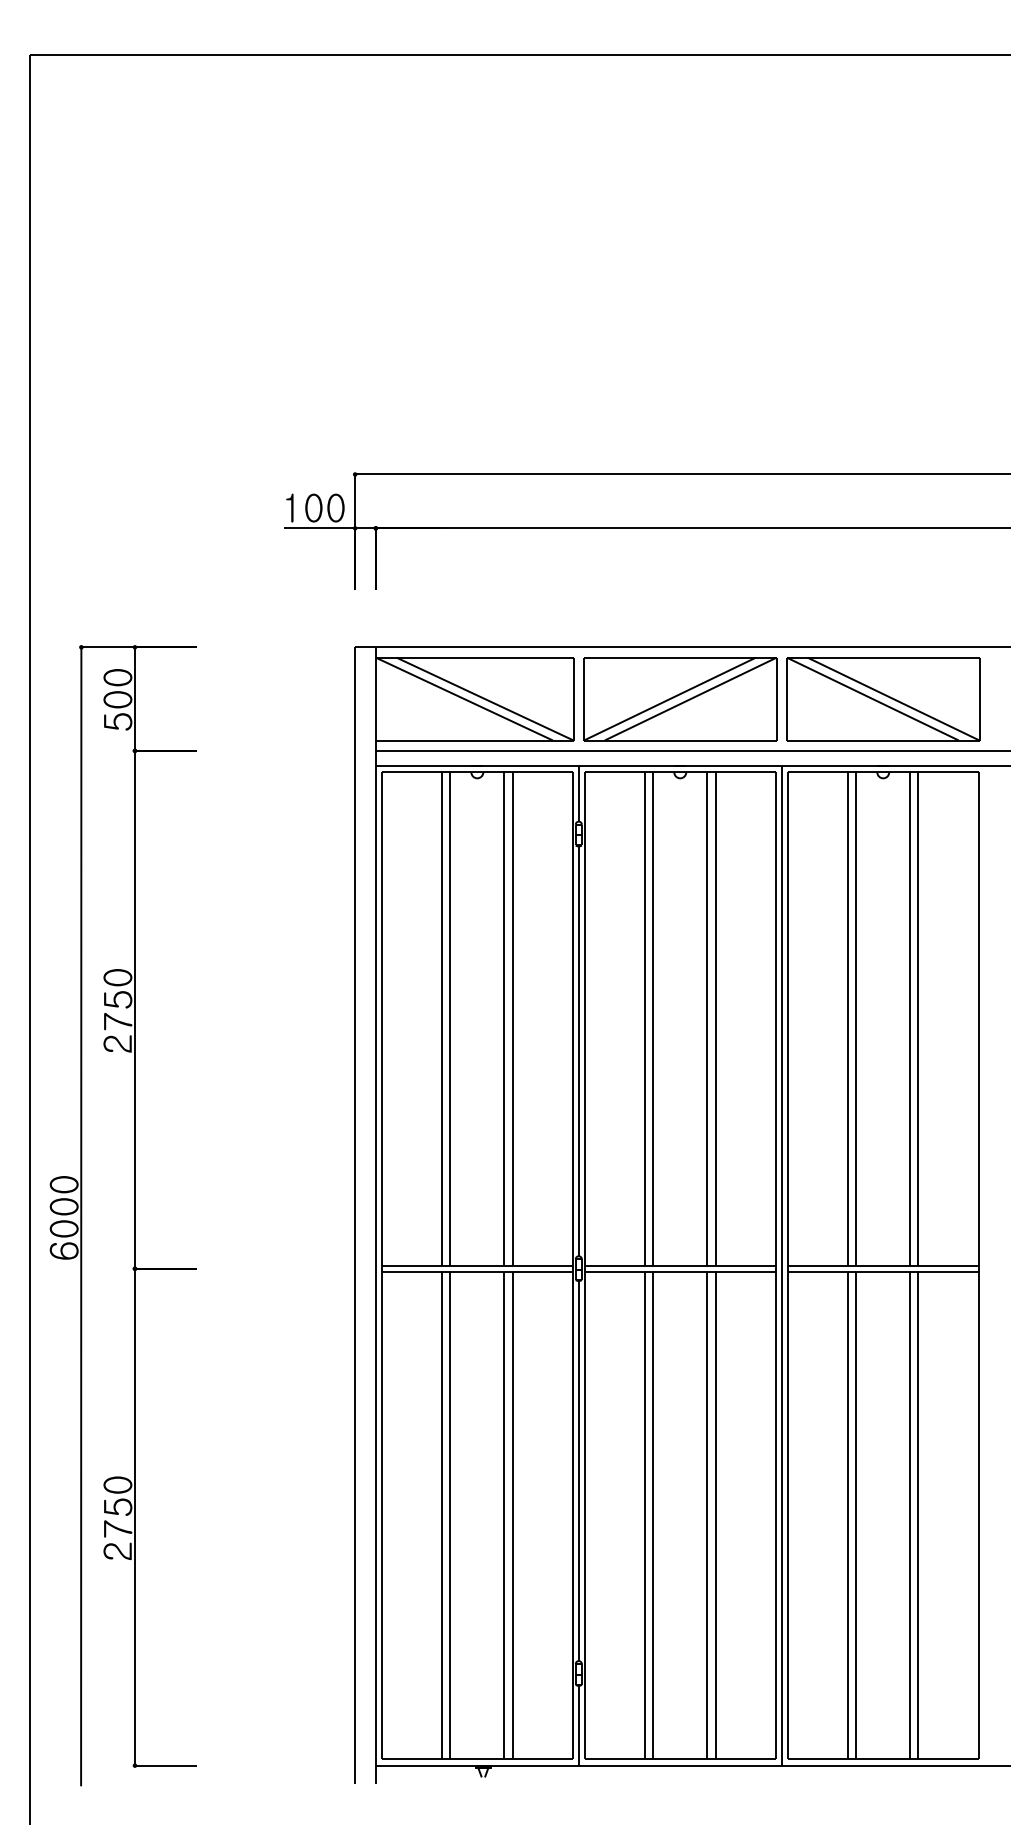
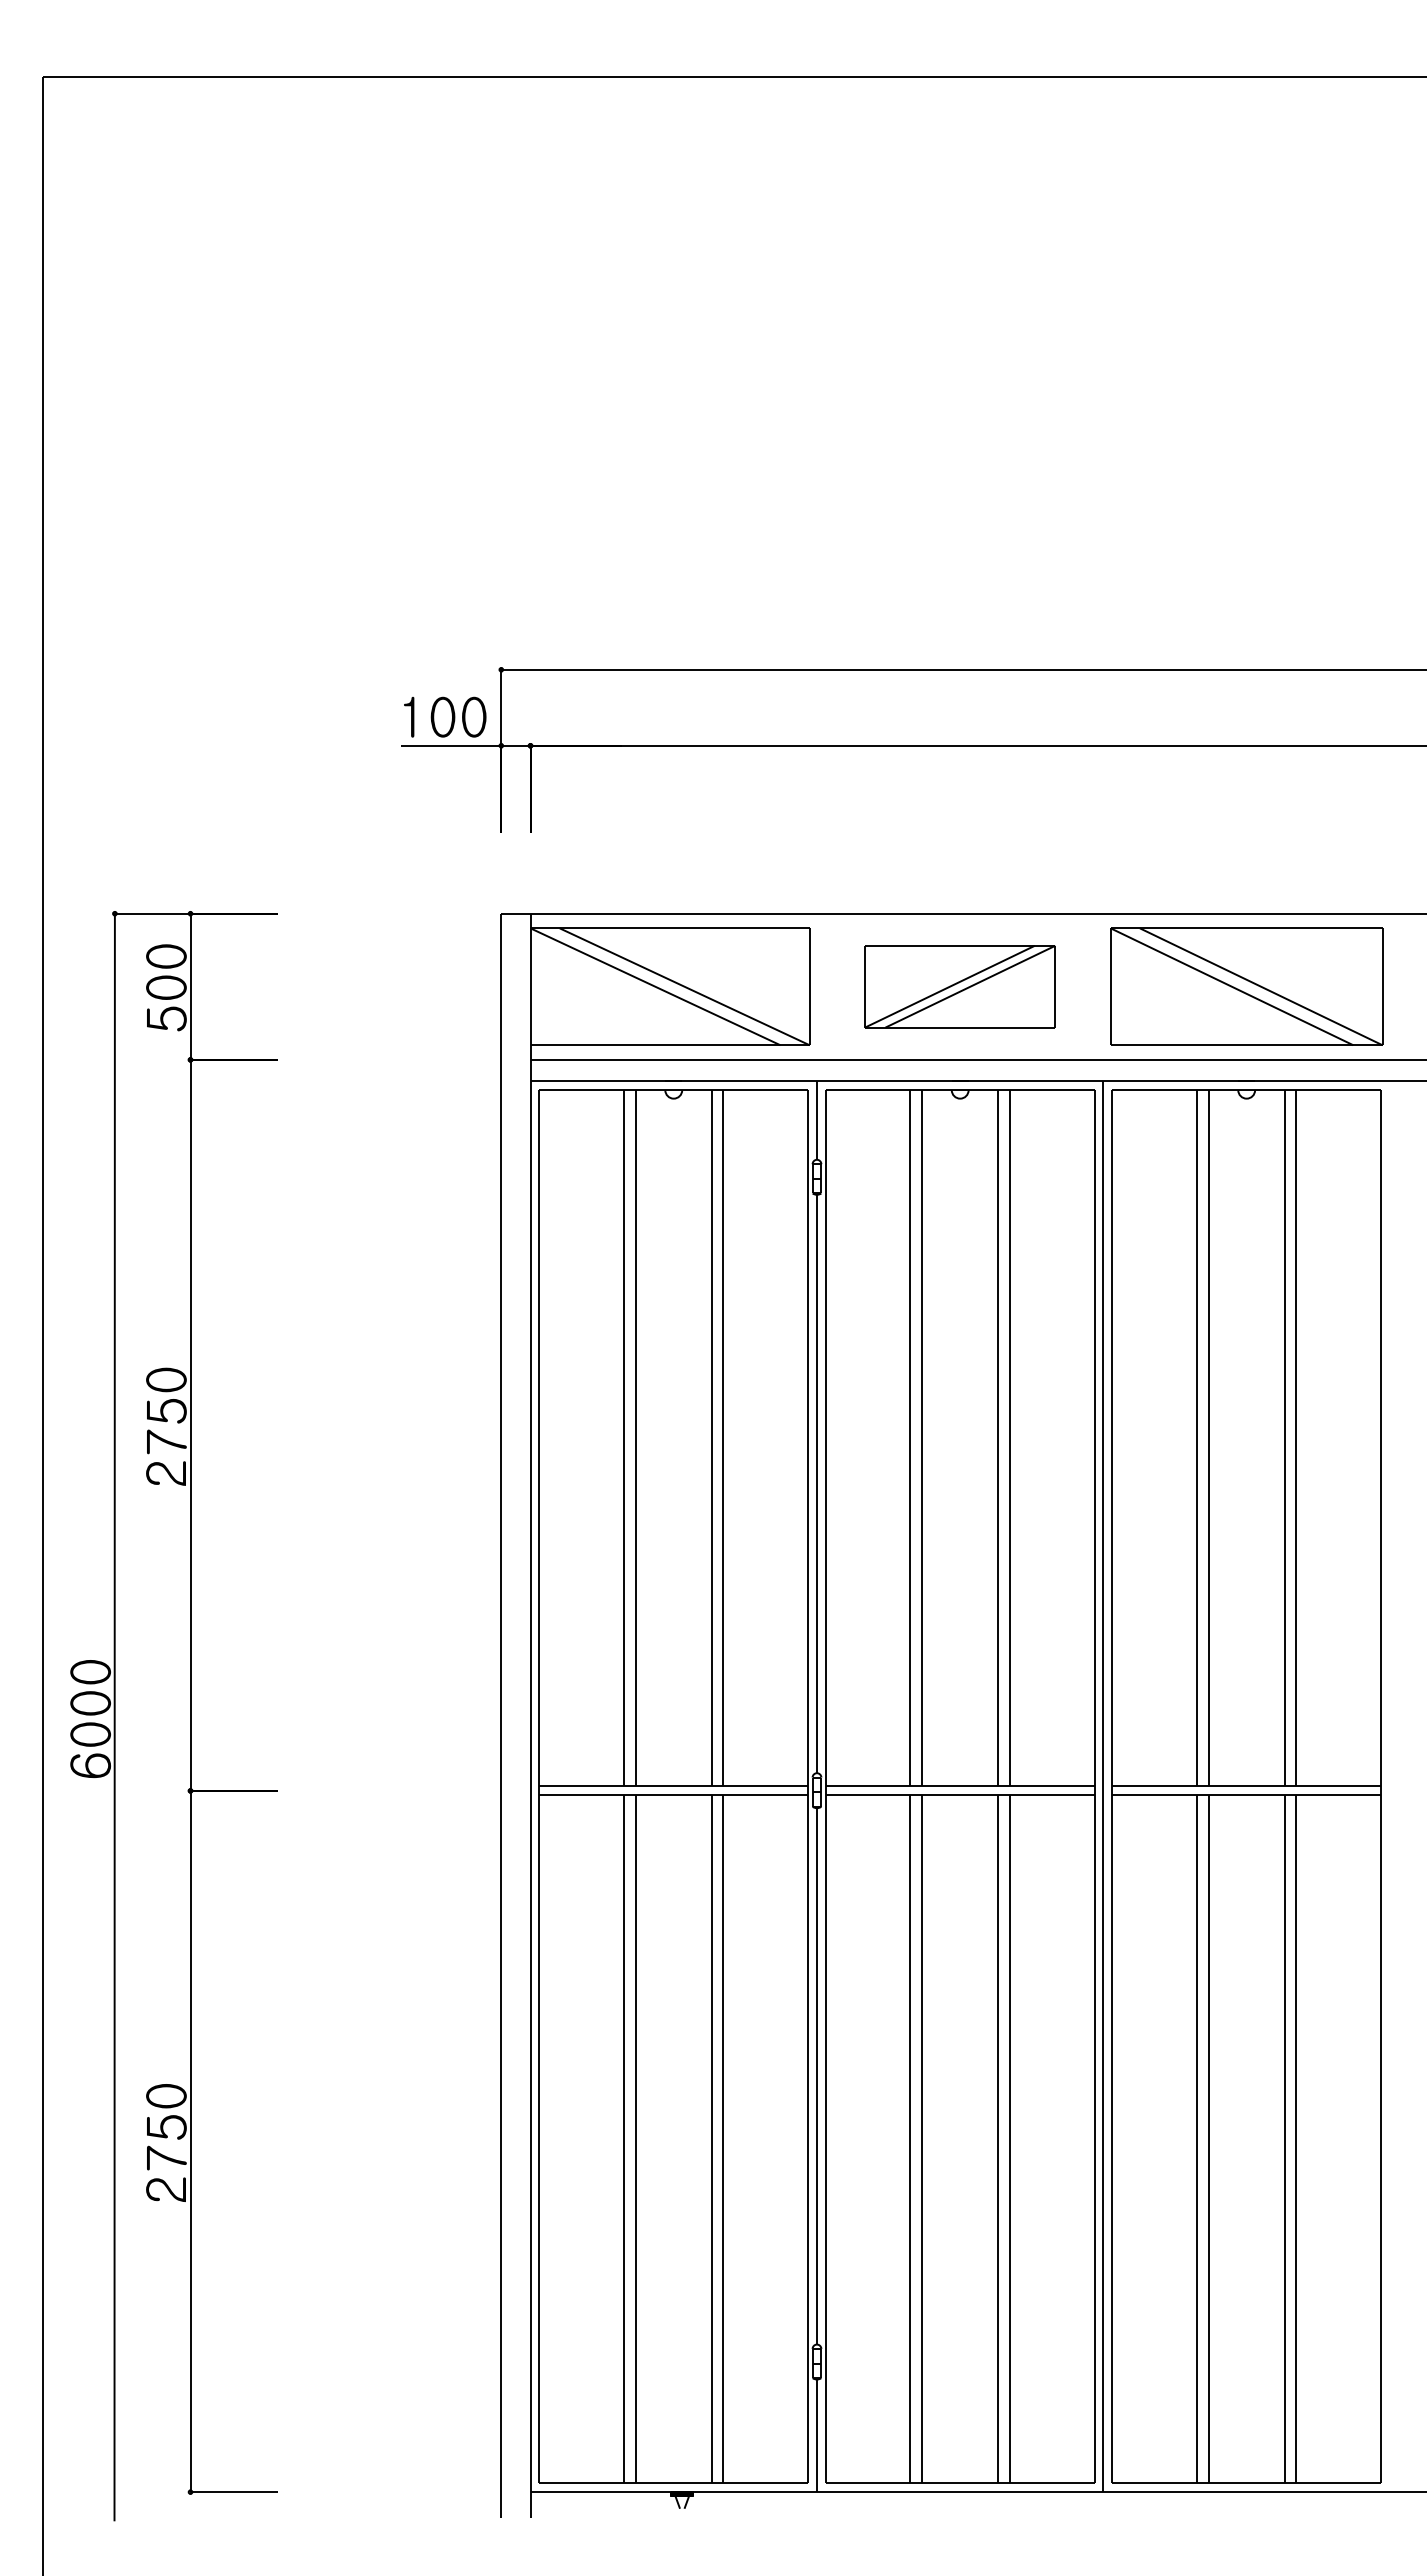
part: (679, 698) -> (959, 986), size x0.7

